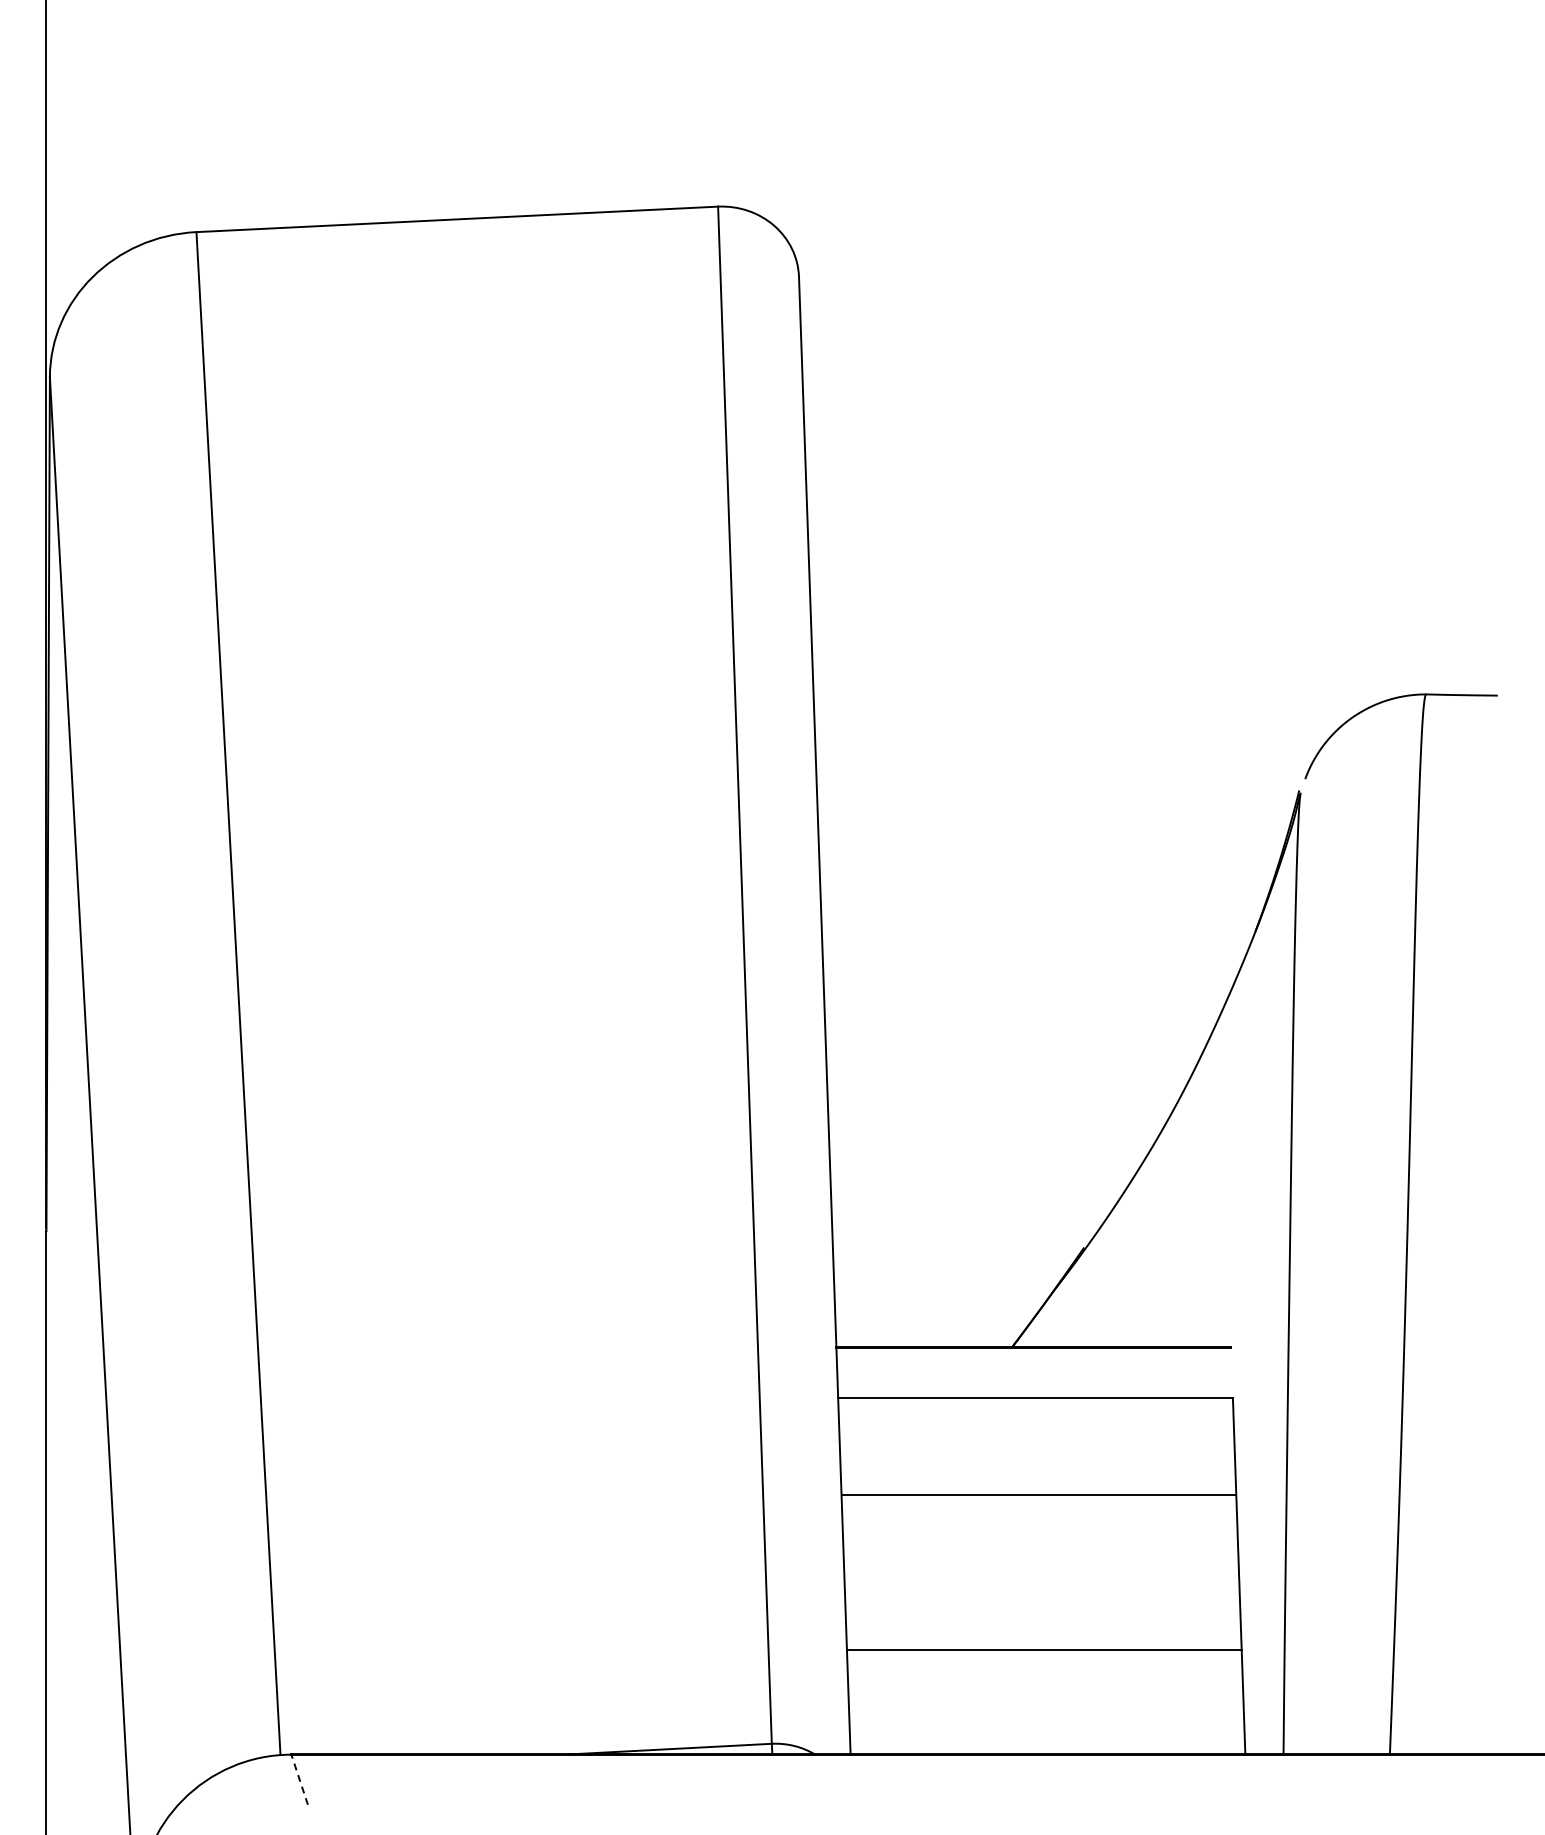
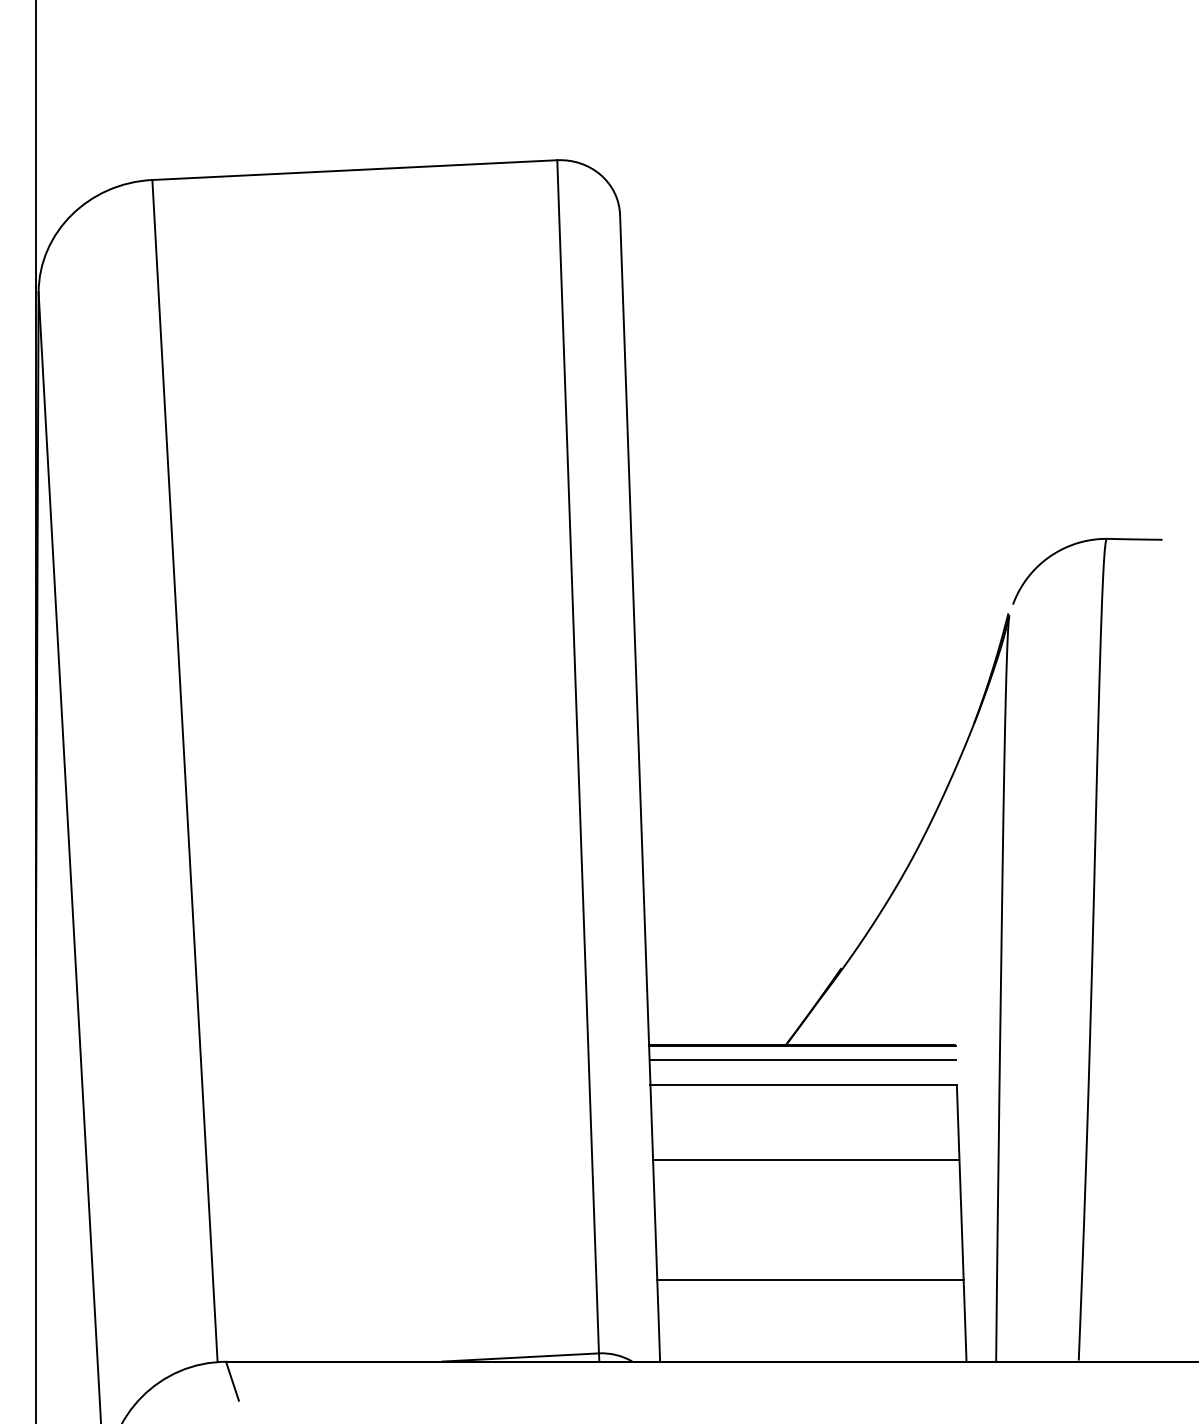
line: (1034, 1366) -> (802, 1060), added
line: (299, 1779) -> (232, 1381), dashed -> solid

